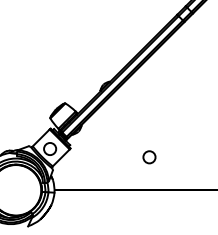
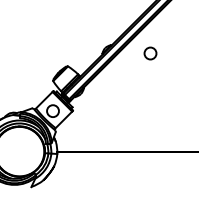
circle: (149, 157) -> (150, 53), moved

